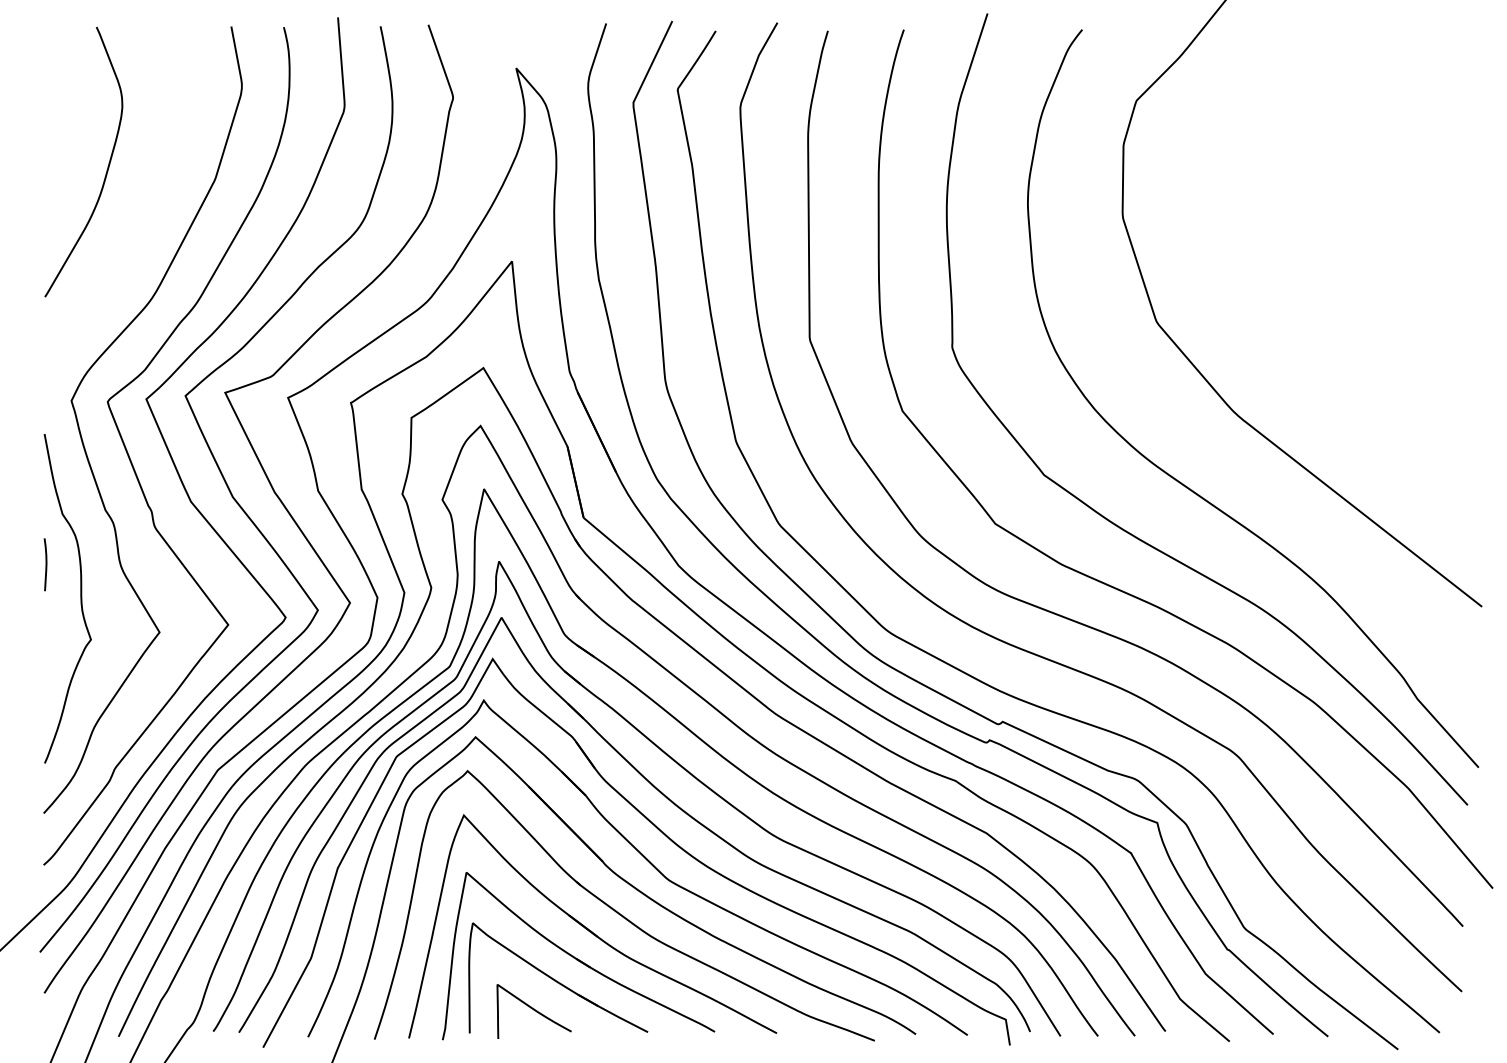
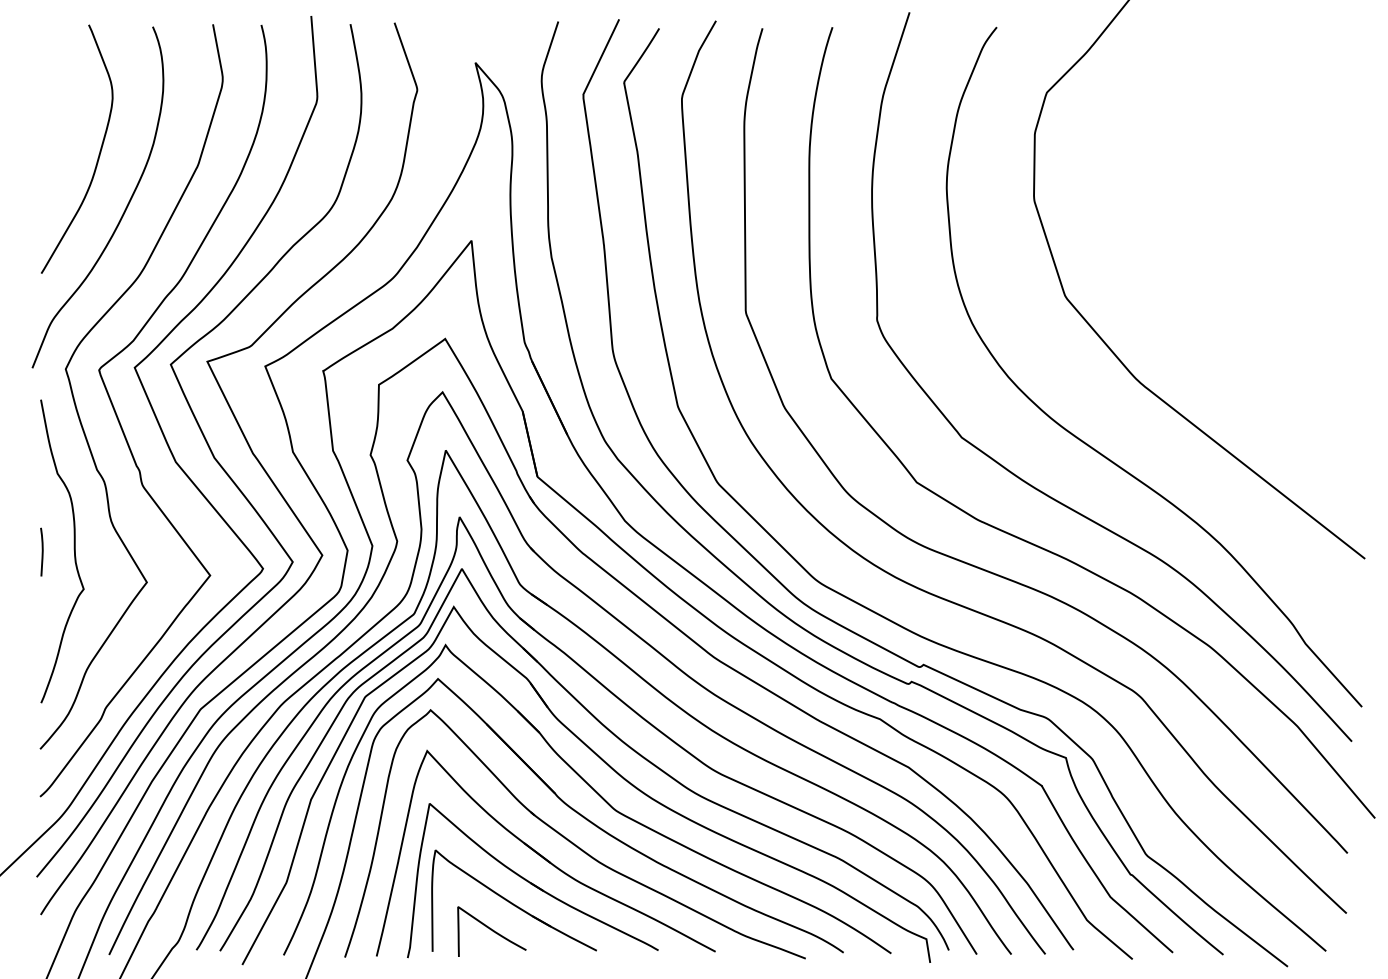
curve: (134, 229) -> (123, 211), added
line: (45, 564) -> (41, 551), moved

